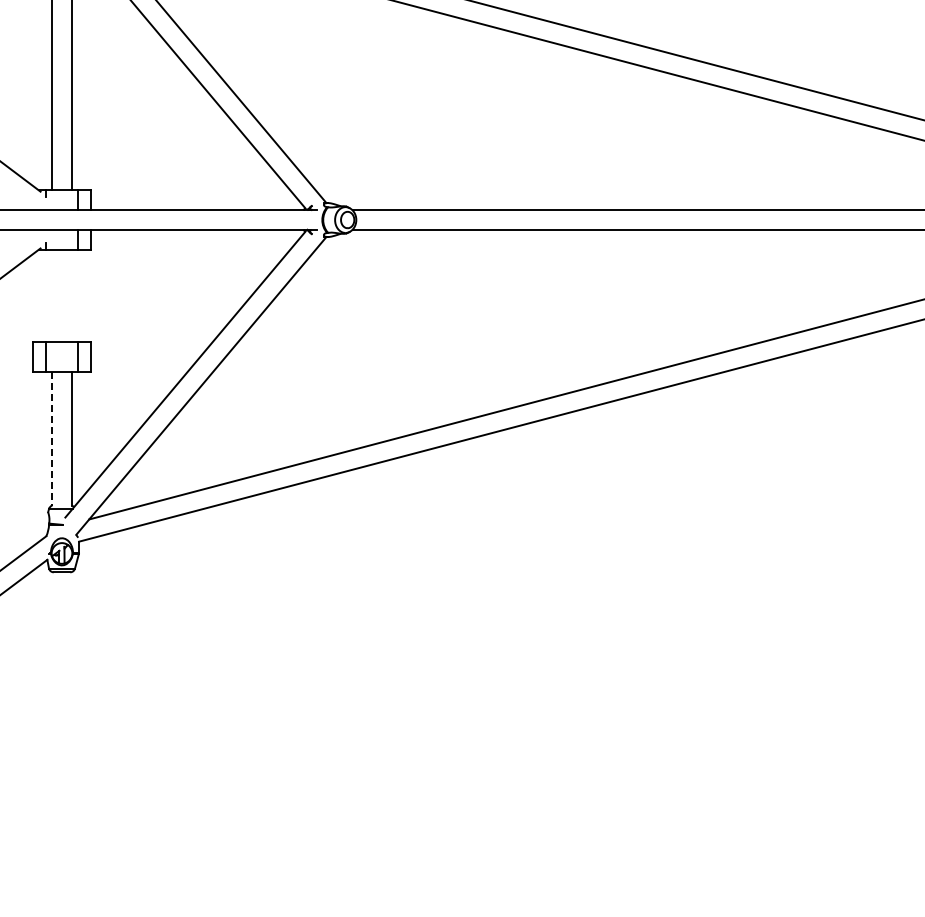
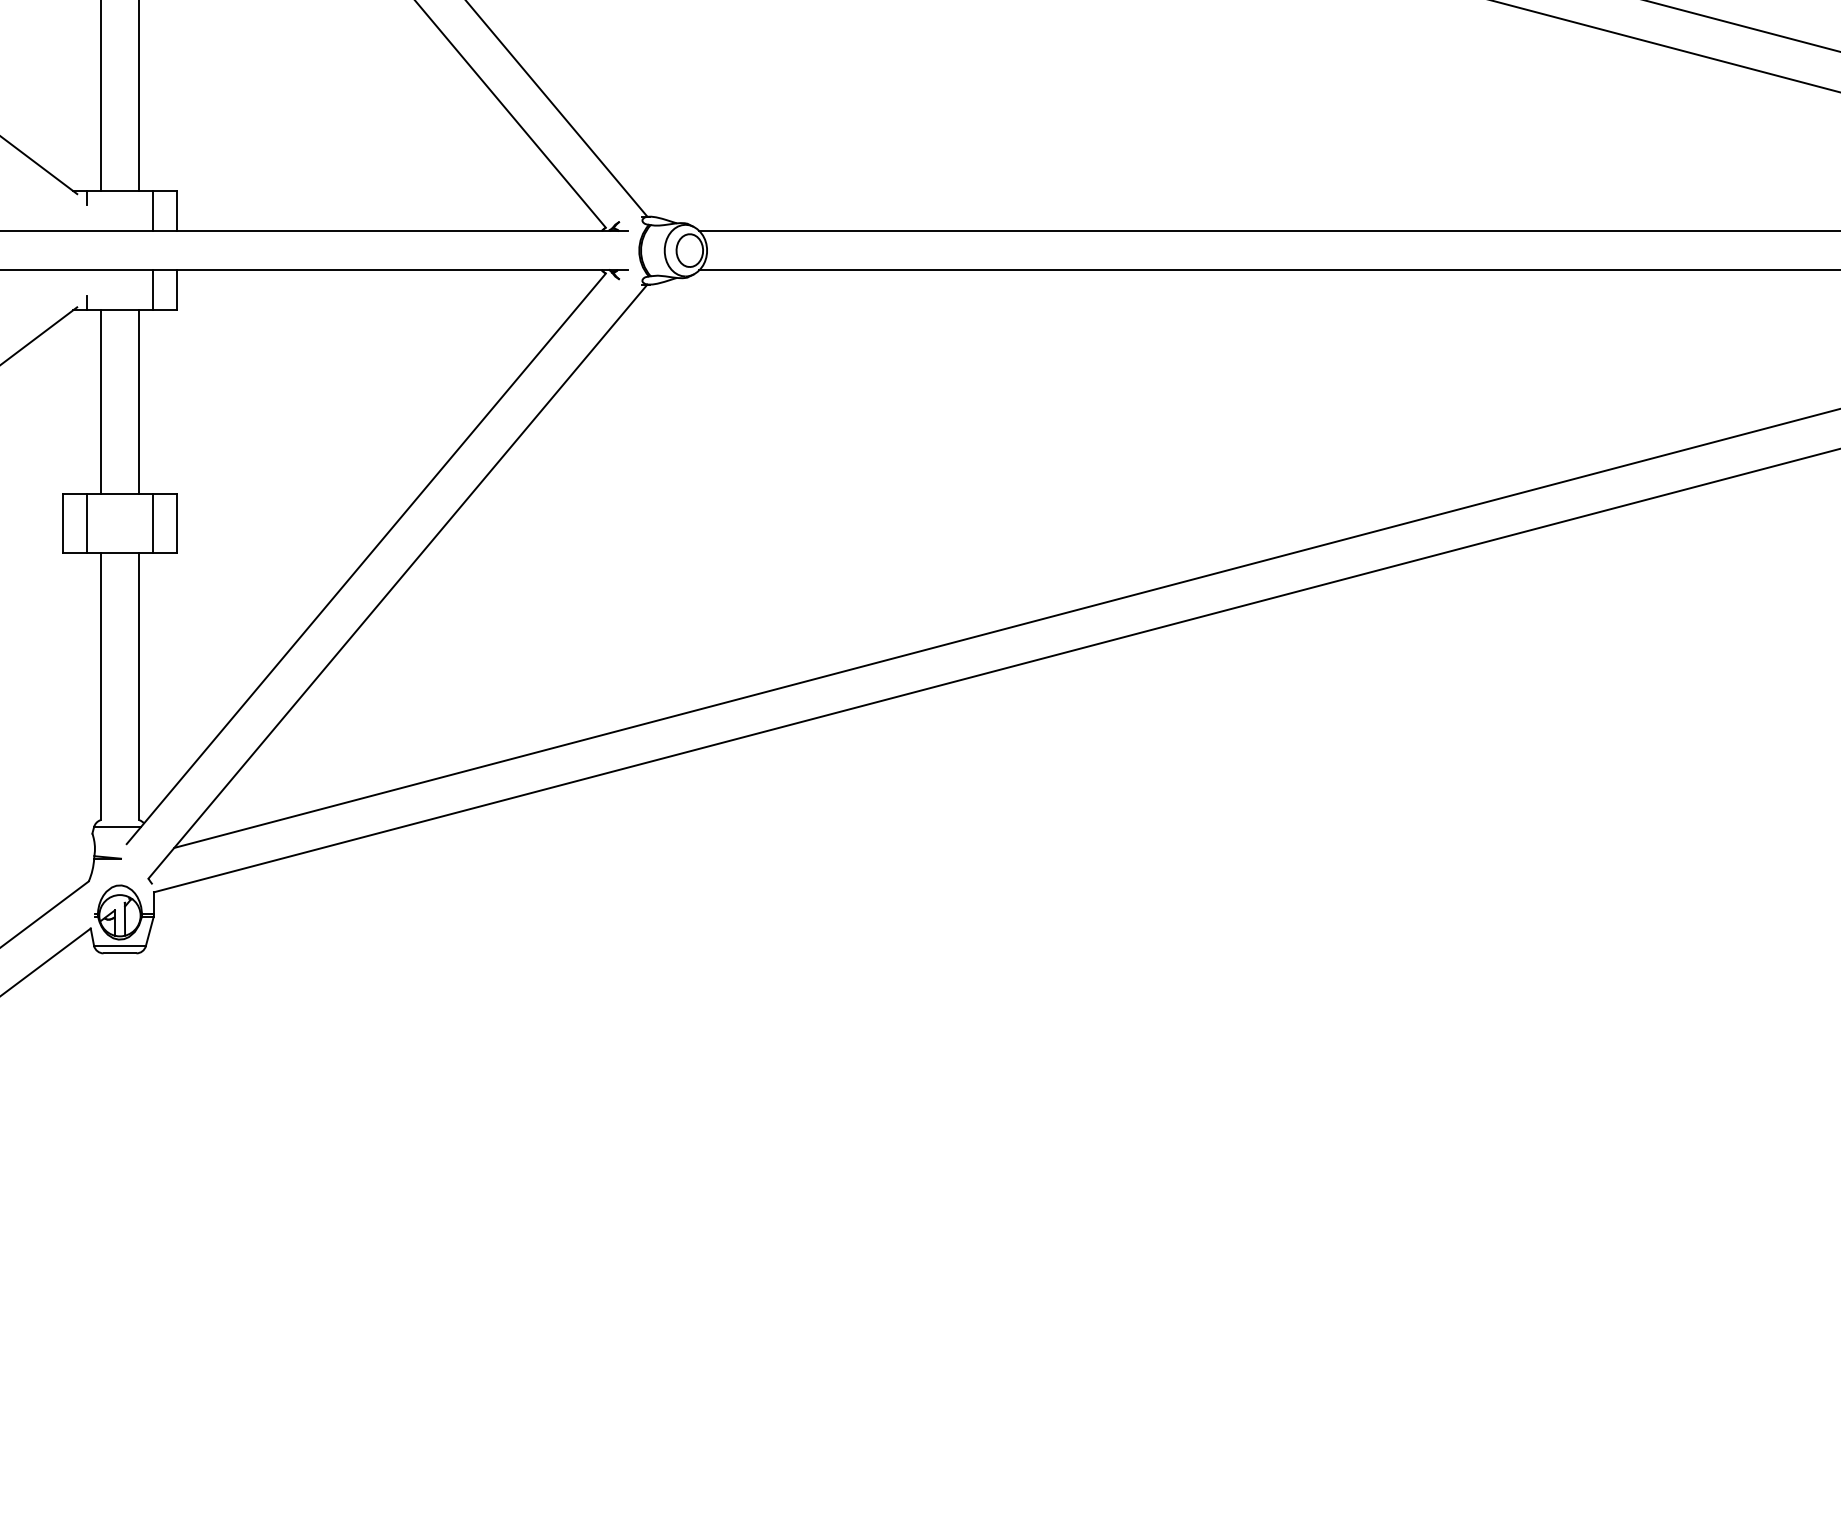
line: (52, 295) -> (101, 401), added
line: (71, 295) -> (138, 401), added
line: (52, 438) -> (101, 686), dashed -> solid

